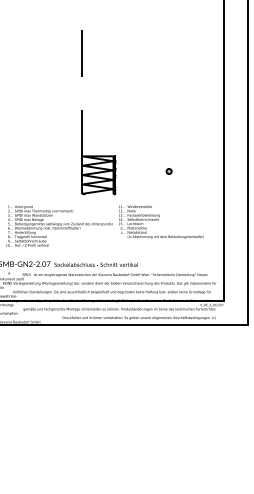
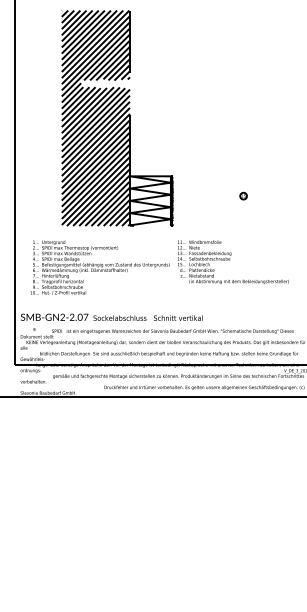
hatch: (56, 111) -> (96, 117), added

